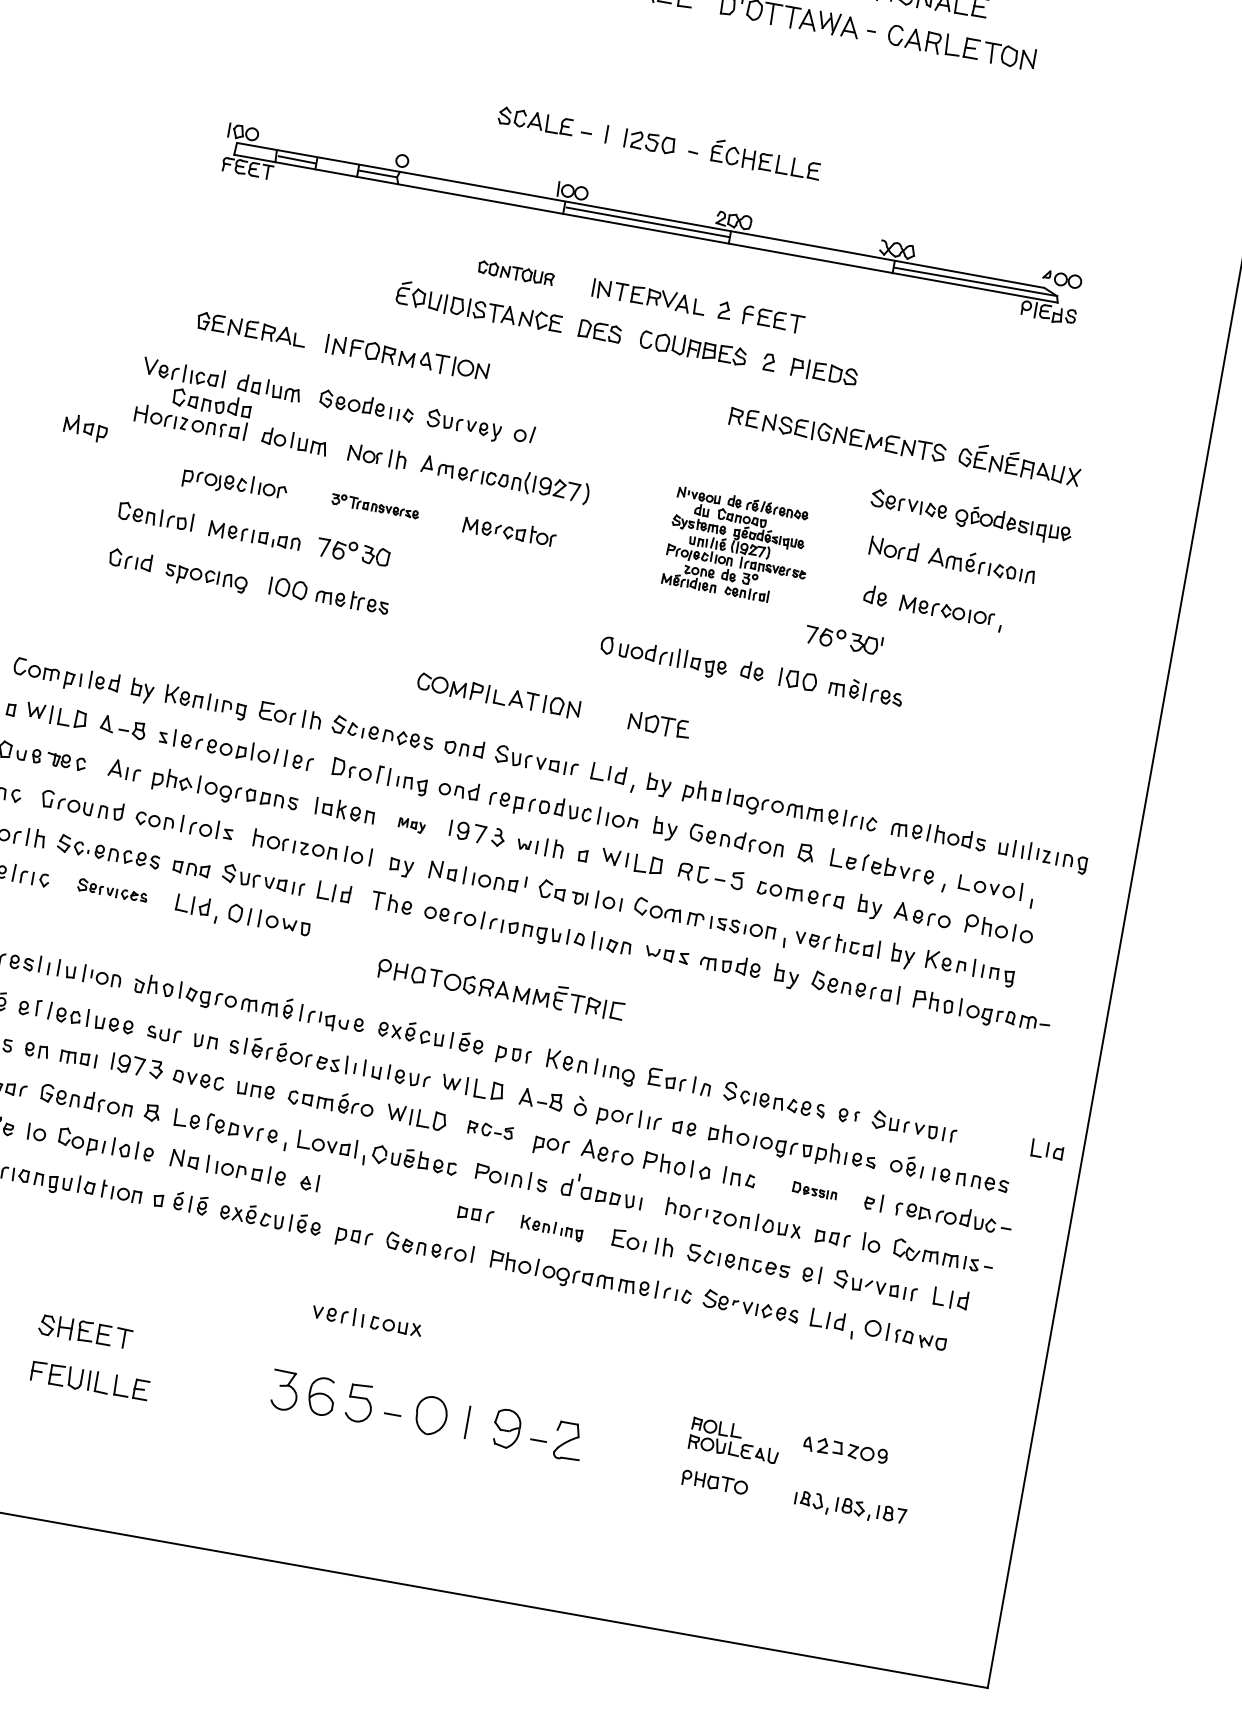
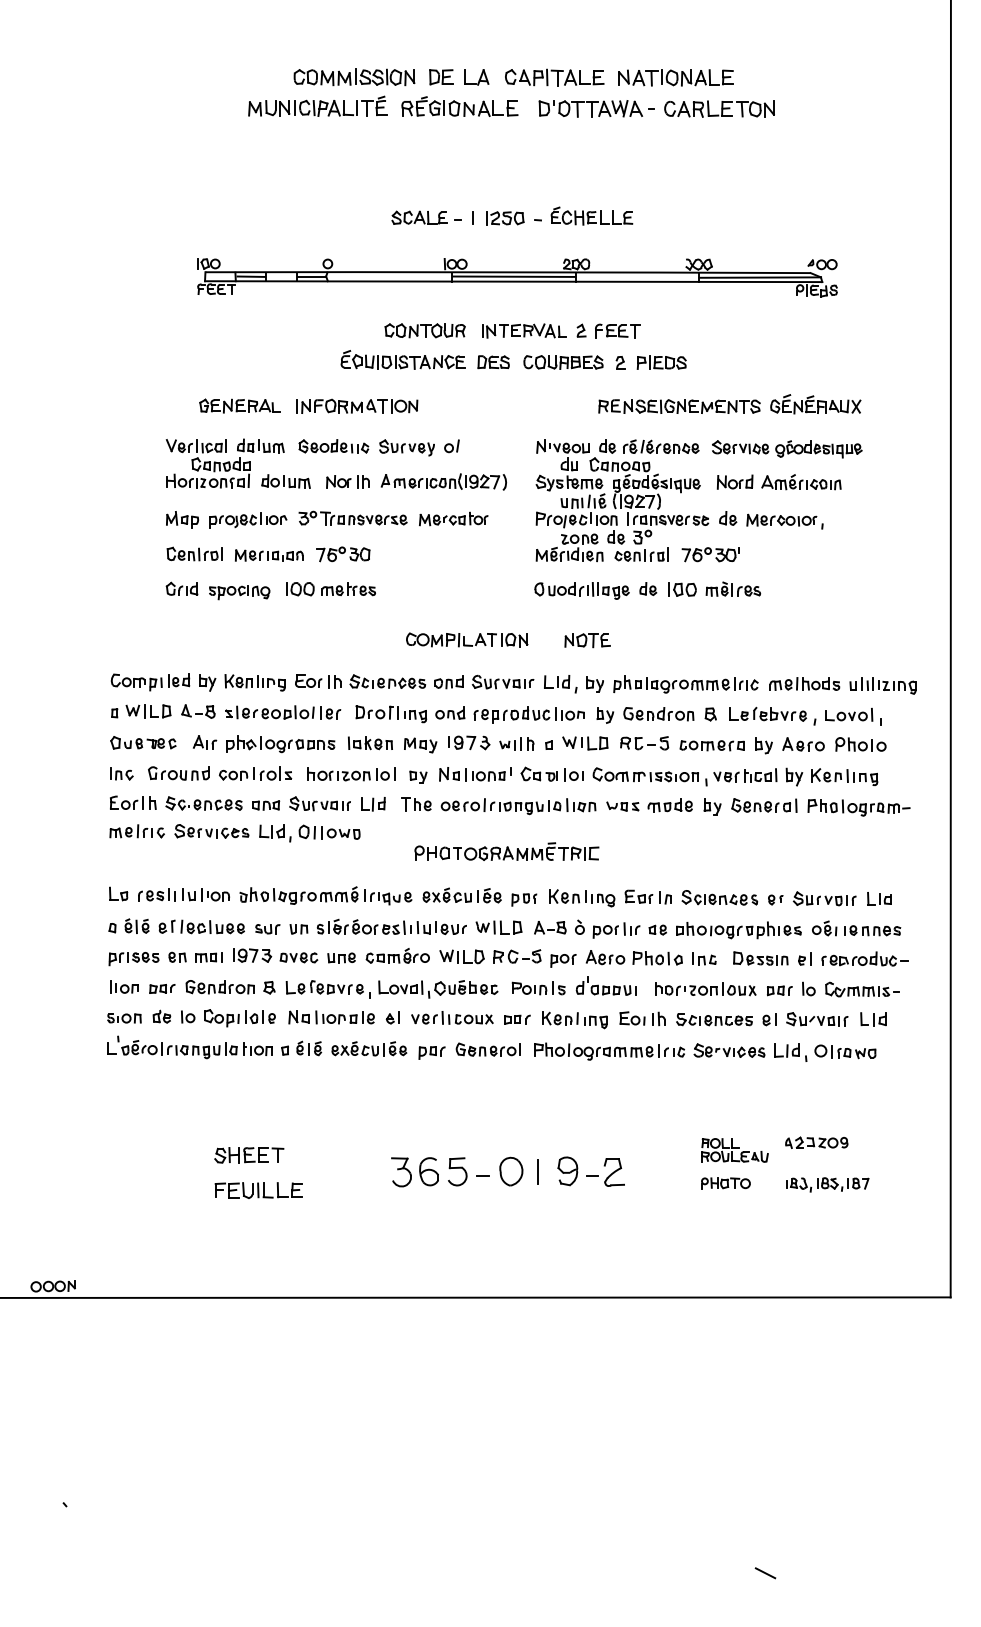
part: (515, 272) -> (424, 330), size x1.43
part: (85, 427) -> (182, 519), moved
part: (374, 505) -> (352, 517), size x1.67
part: (739, 546) -> (622, 500), size x1.67
part: (411, 825) -> (420, 745), size x1.67
part: (112, 890) -> (211, 831), size x1.43
part: (490, 1130) -> (517, 956), size x1.43
part: (1047, 1149) -> (879, 898), moved
part: (814, 1190) -> (760, 958), size x1.67
part: (551, 1229) -> (574, 1020), size x1.43
part: (367, 1318) -> (452, 1017), moved

